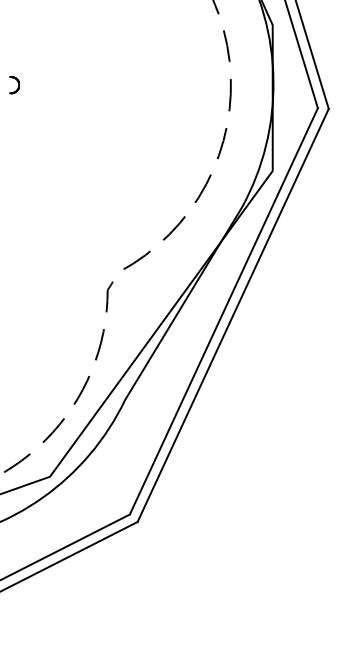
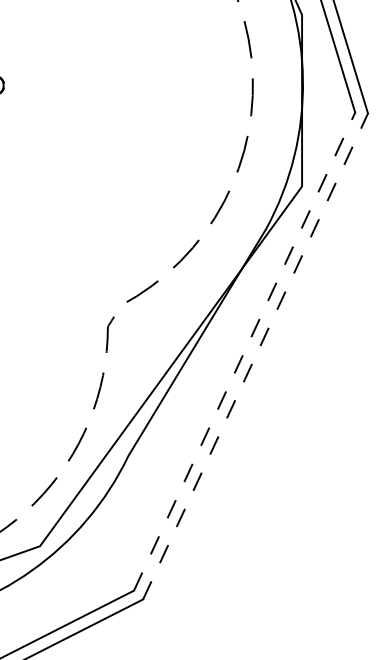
line: (223, 311) -> (244, 351), solid -> dashed
line: (233, 315) -> (255, 356), solid -> dashed

